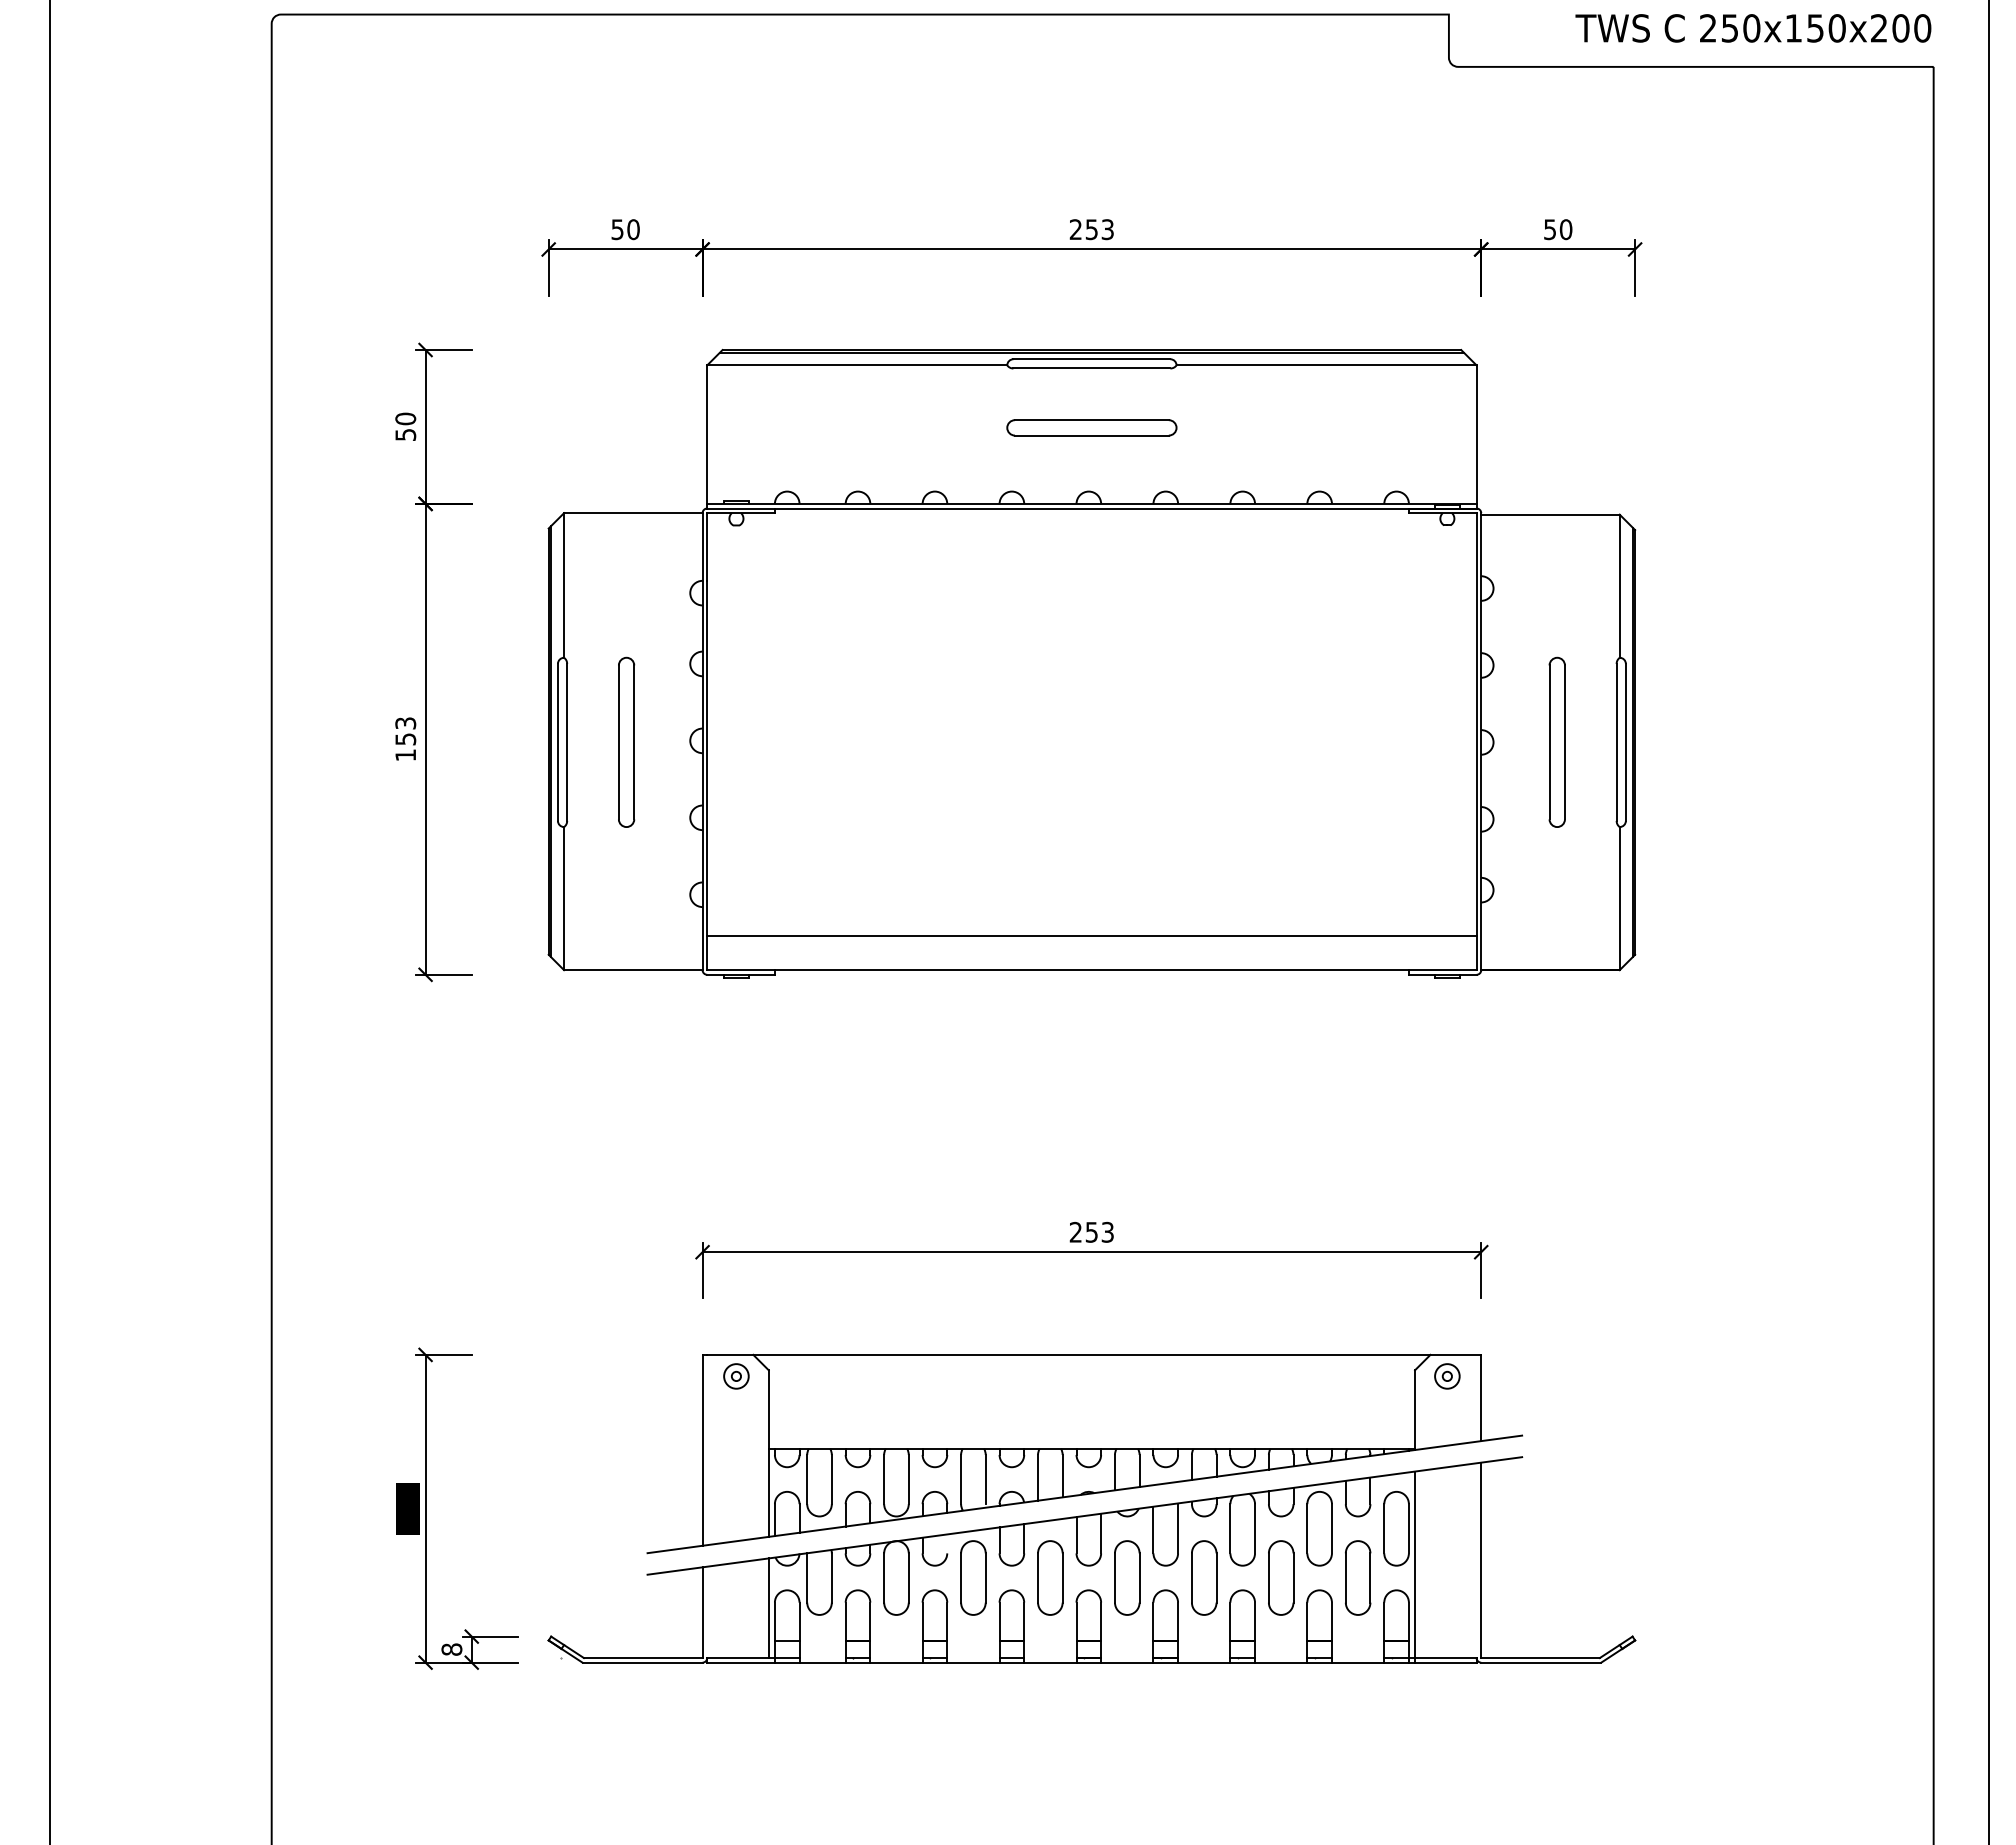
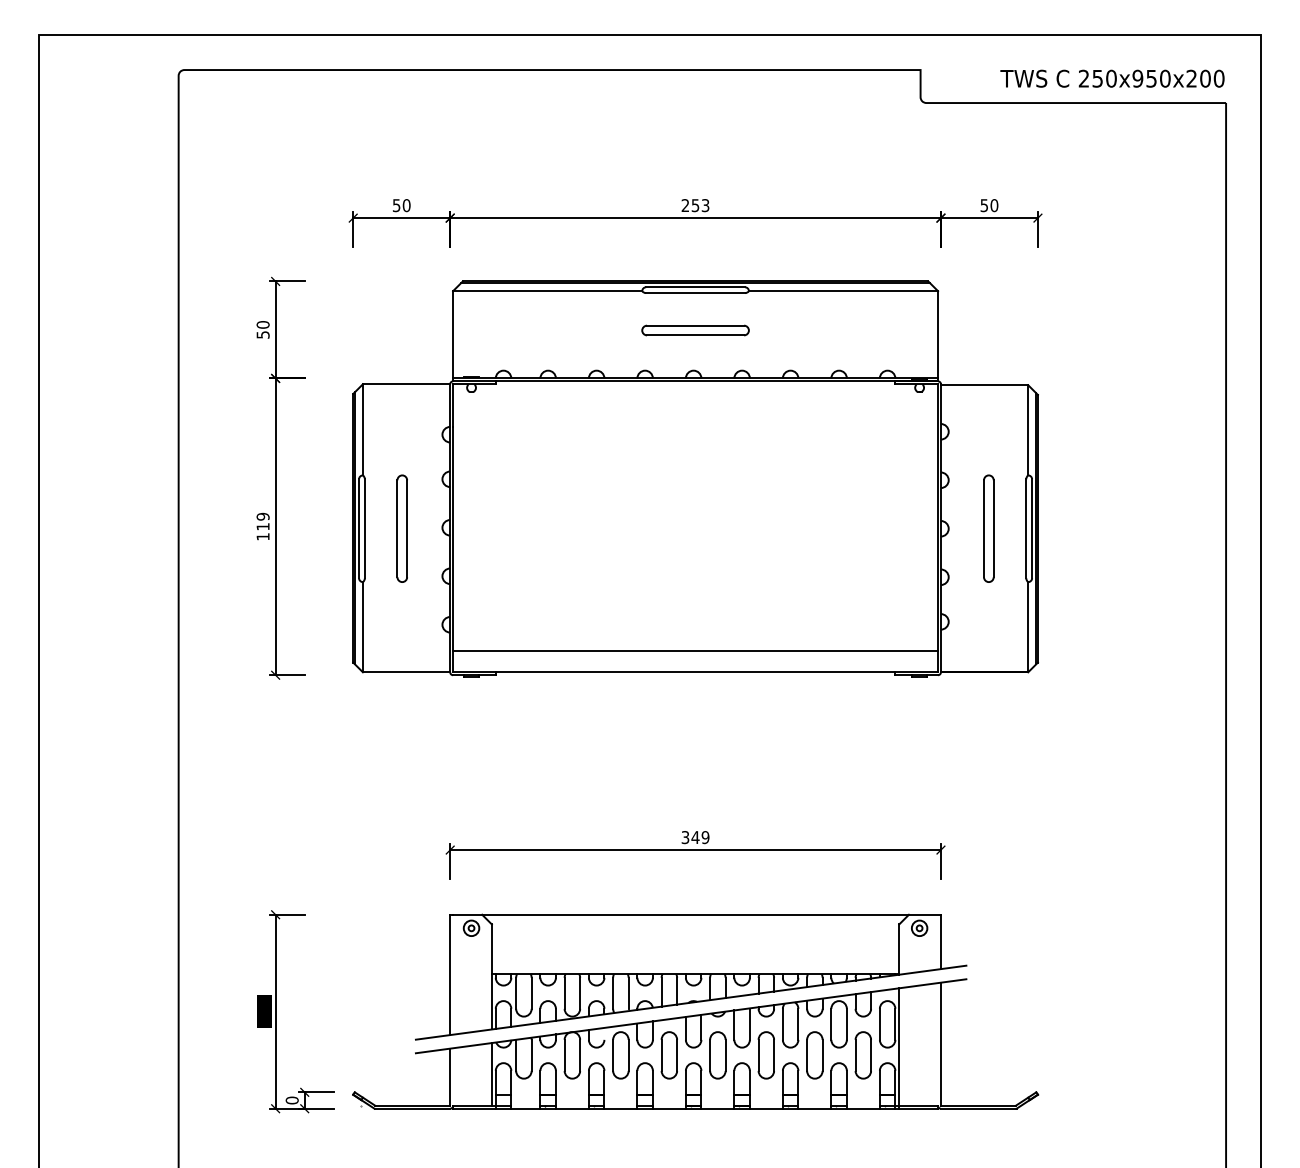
text: (1793, 27) -> (1137, 78), 250x150x200 -> 250x950x200
text: (404, 730) -> (262, 521), 153 -> 119
text: (1091, 1232) -> (695, 837), 253 -> 349
text: (452, 1649) -> (292, 1100), 8 -> 0

